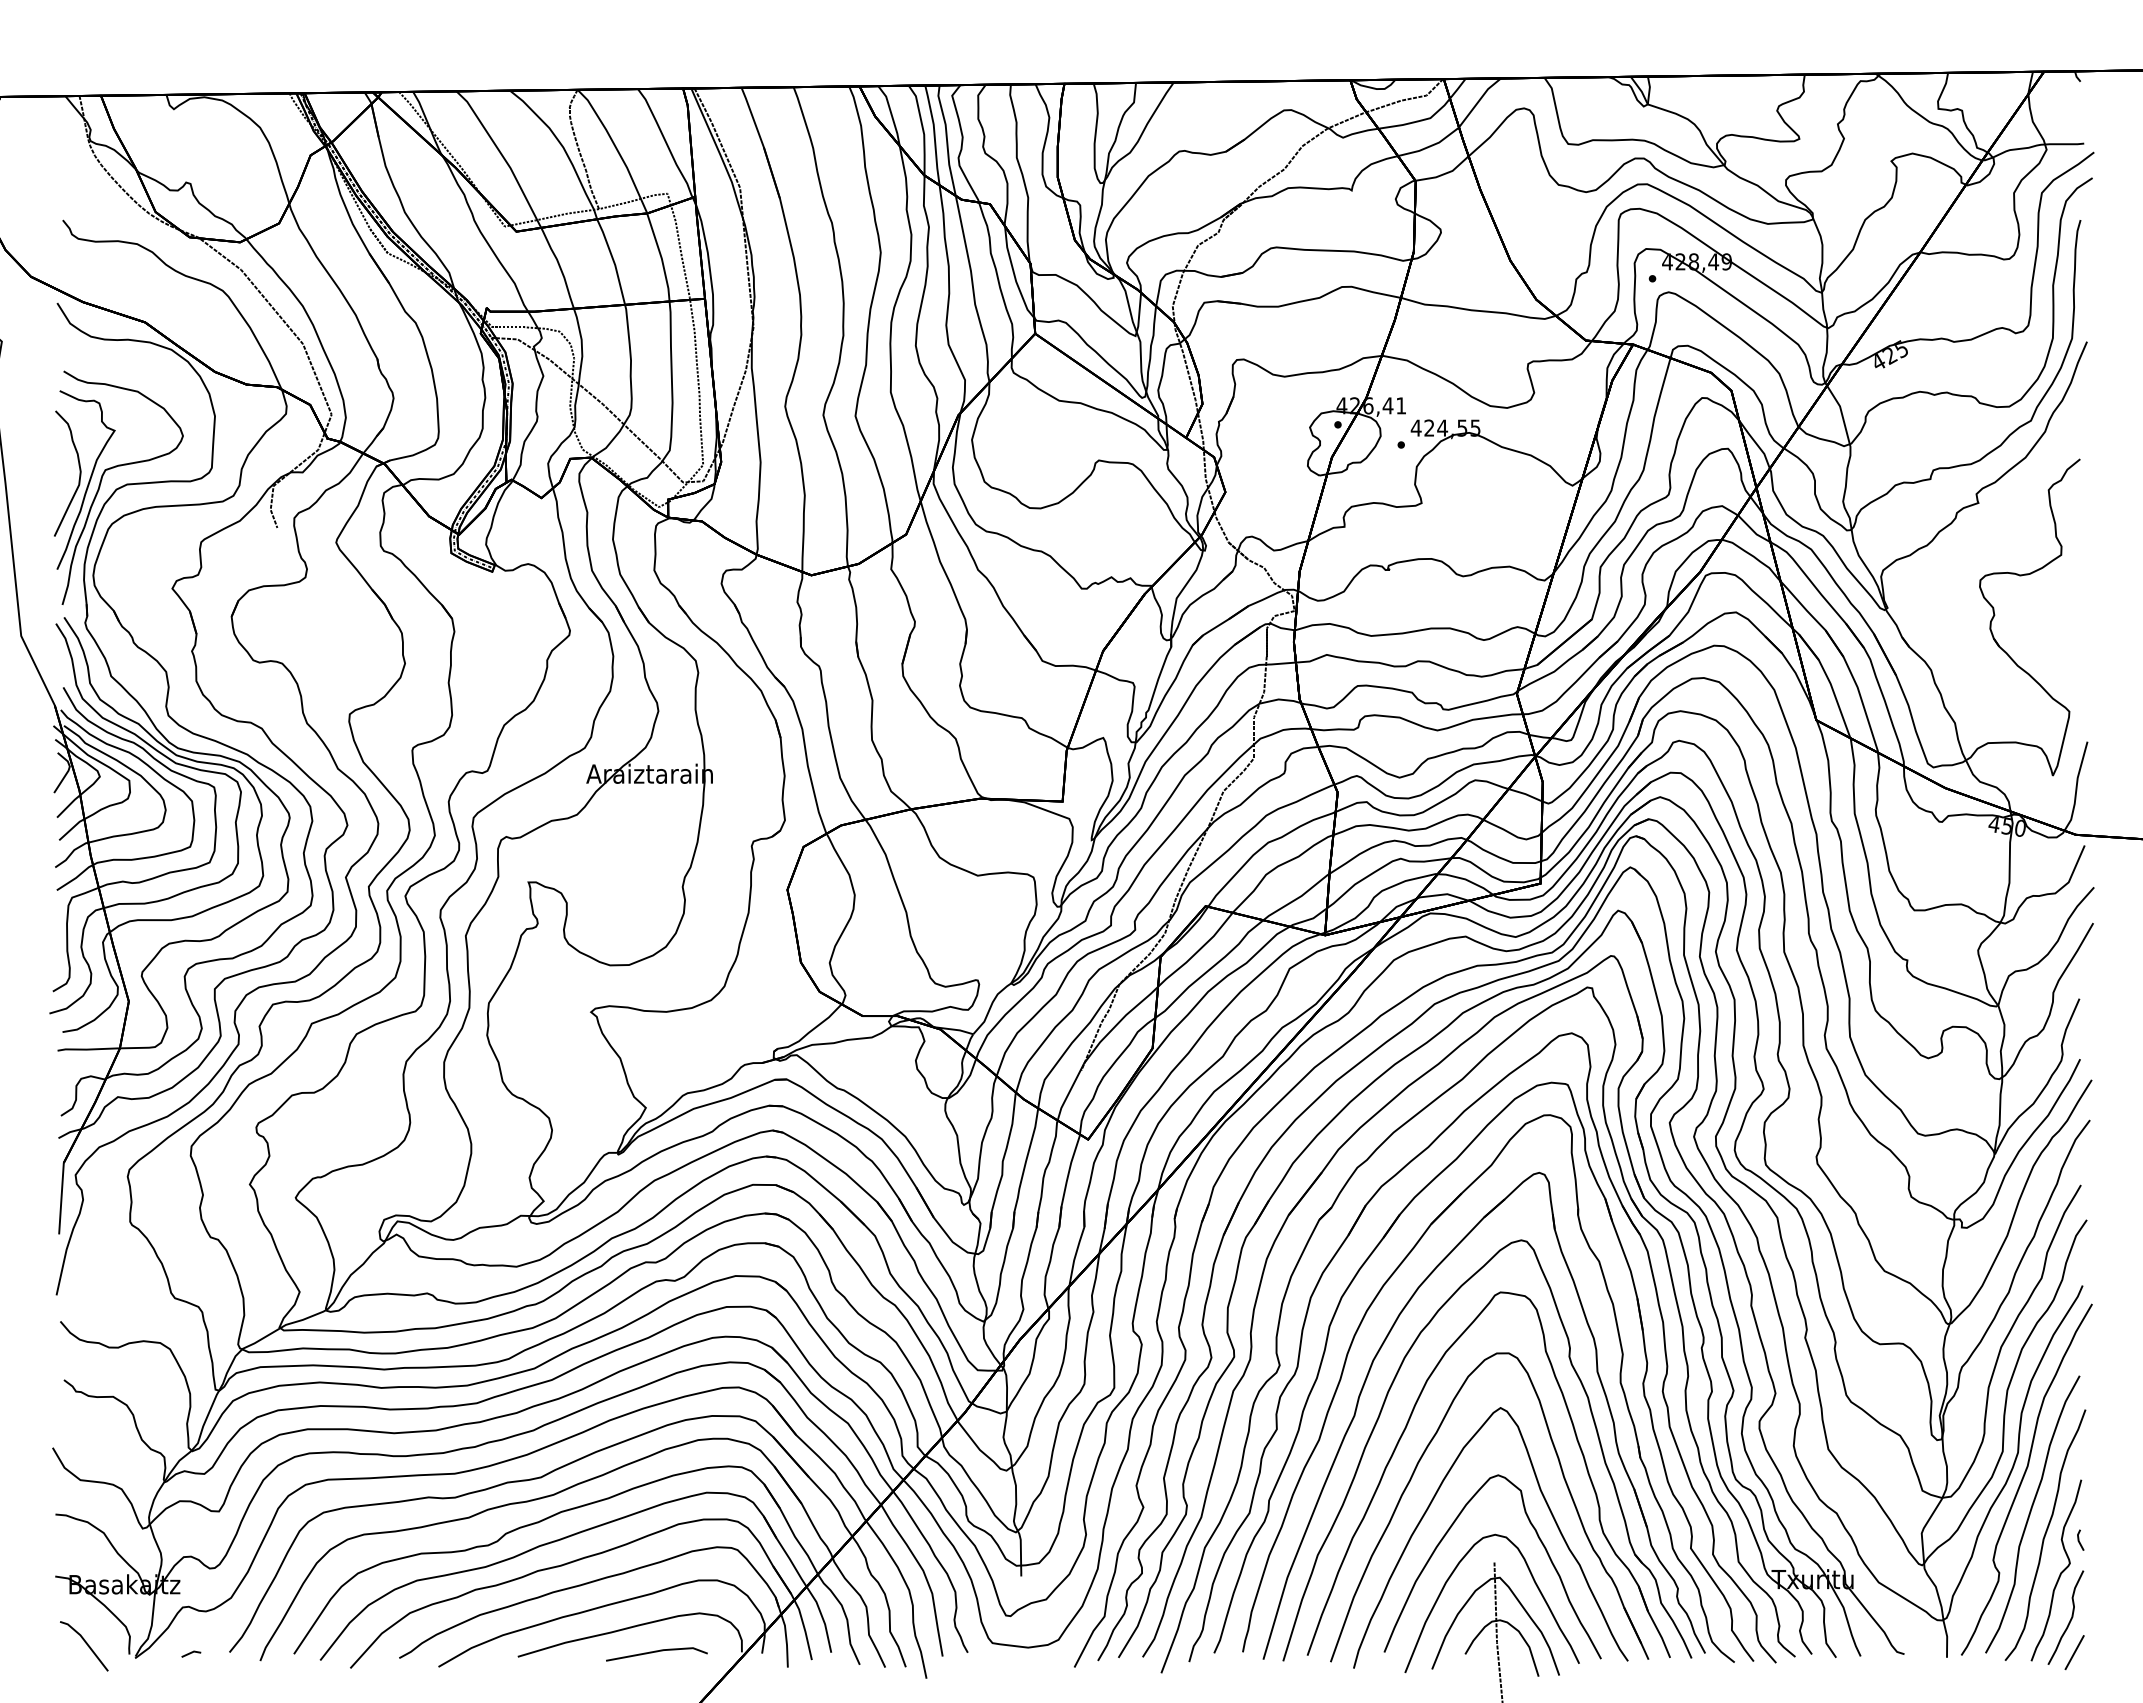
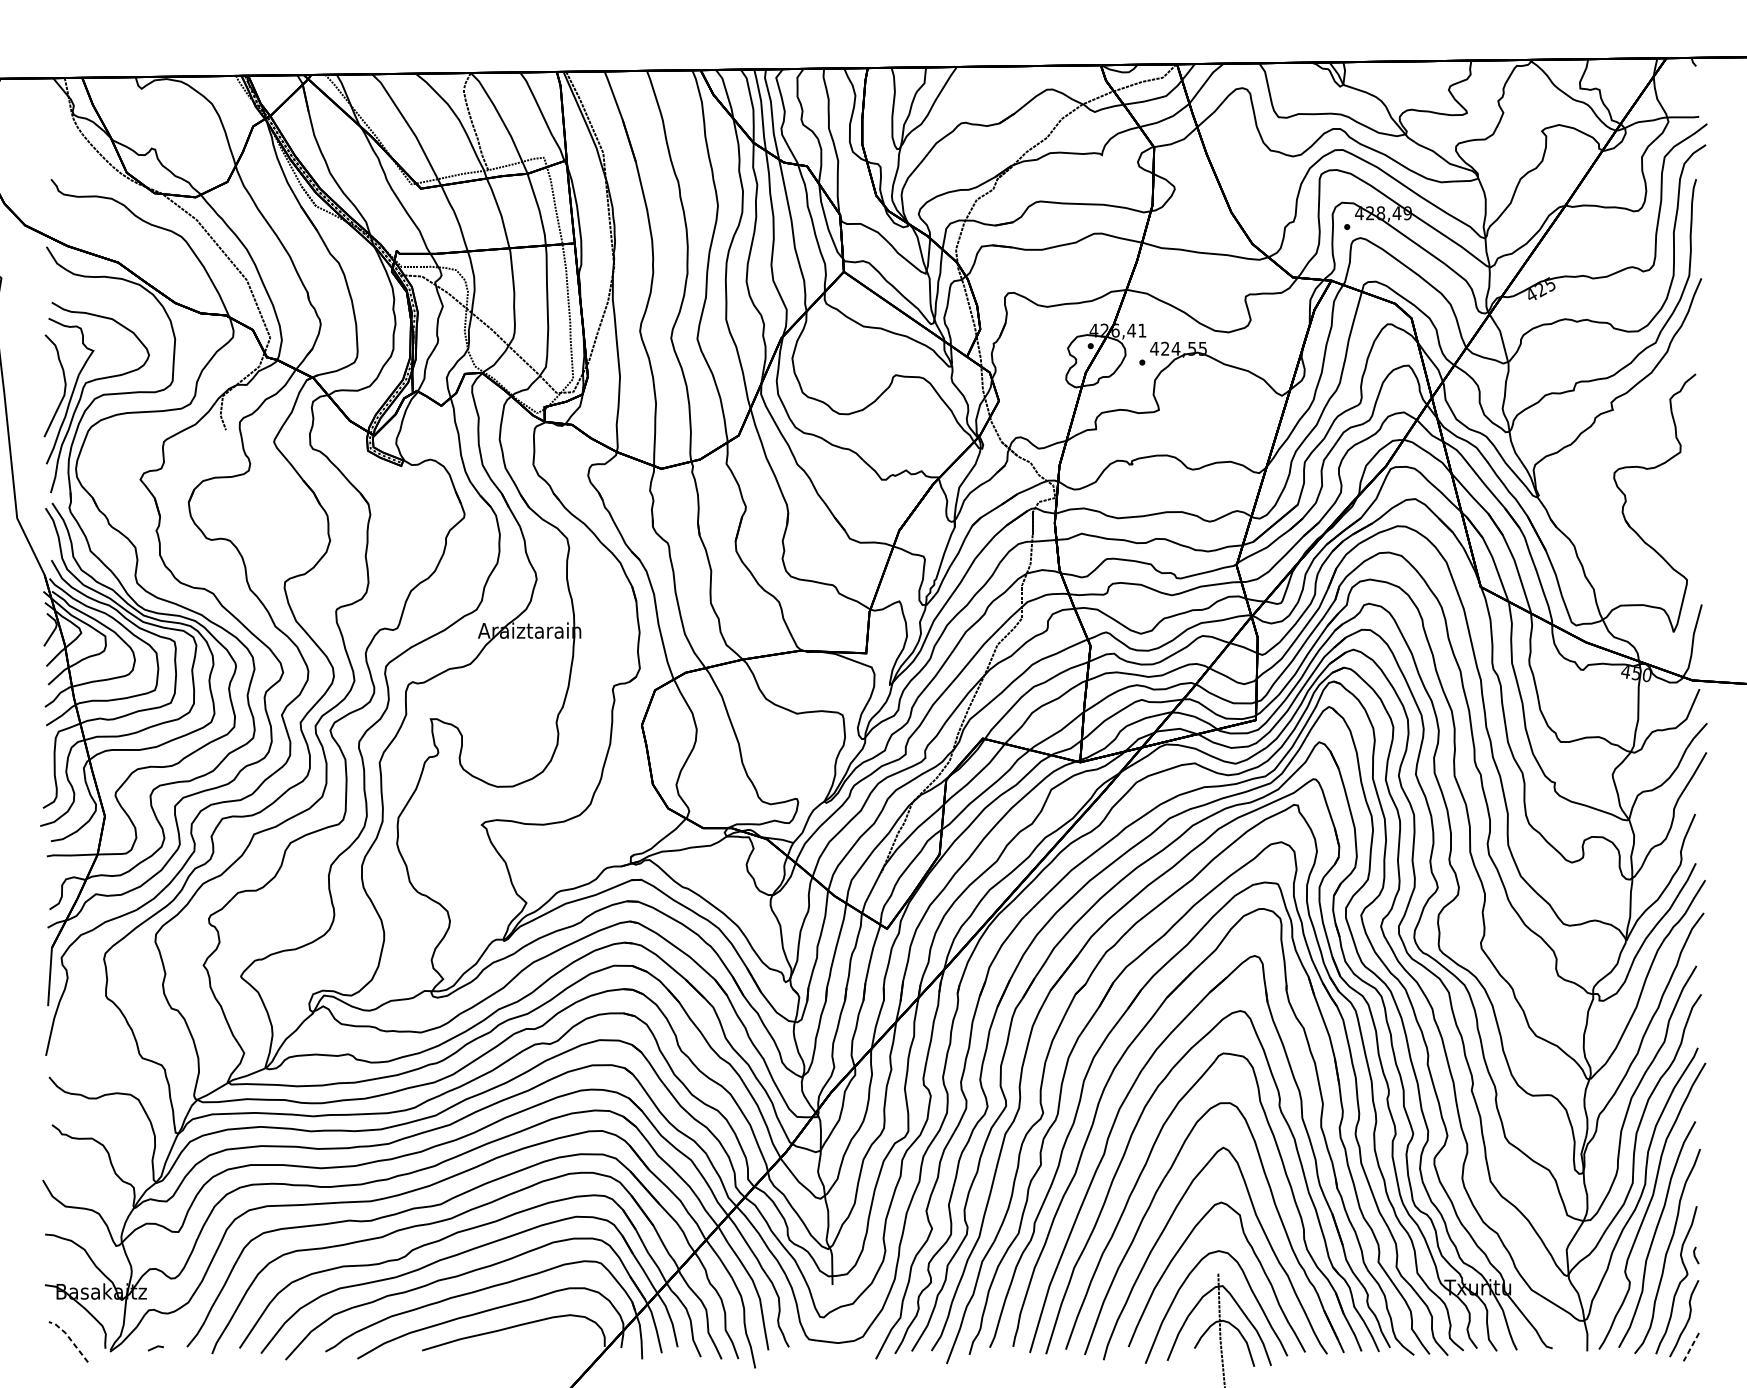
line: (85, 1642) -> (69, 1338), solid -> dashed
line: (656, 1652) -> (535, 1347), removed
line: (2074, 1652) -> (1691, 1347), solid -> dashed

